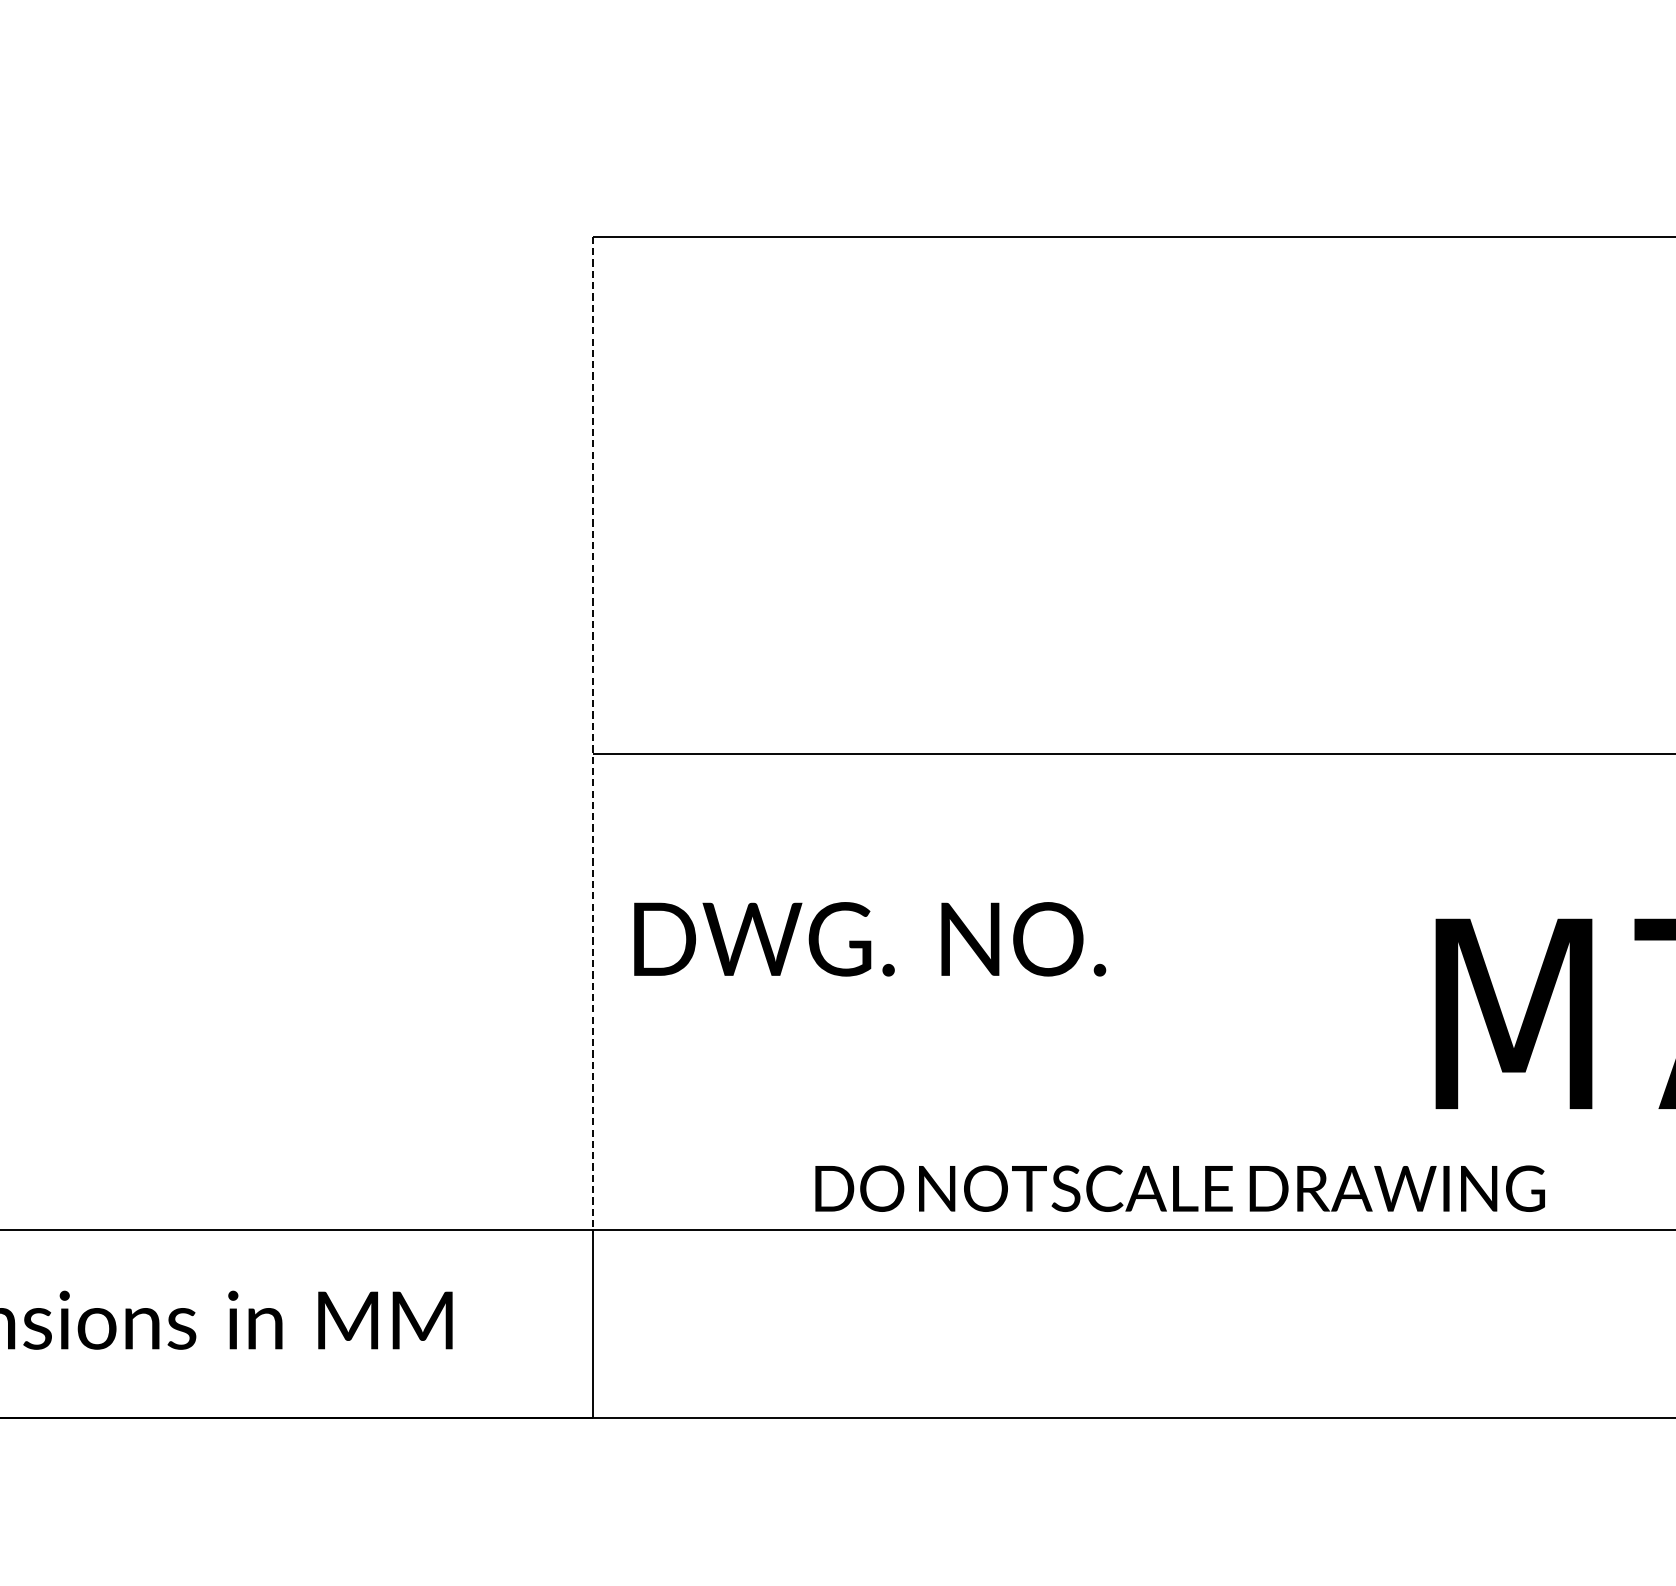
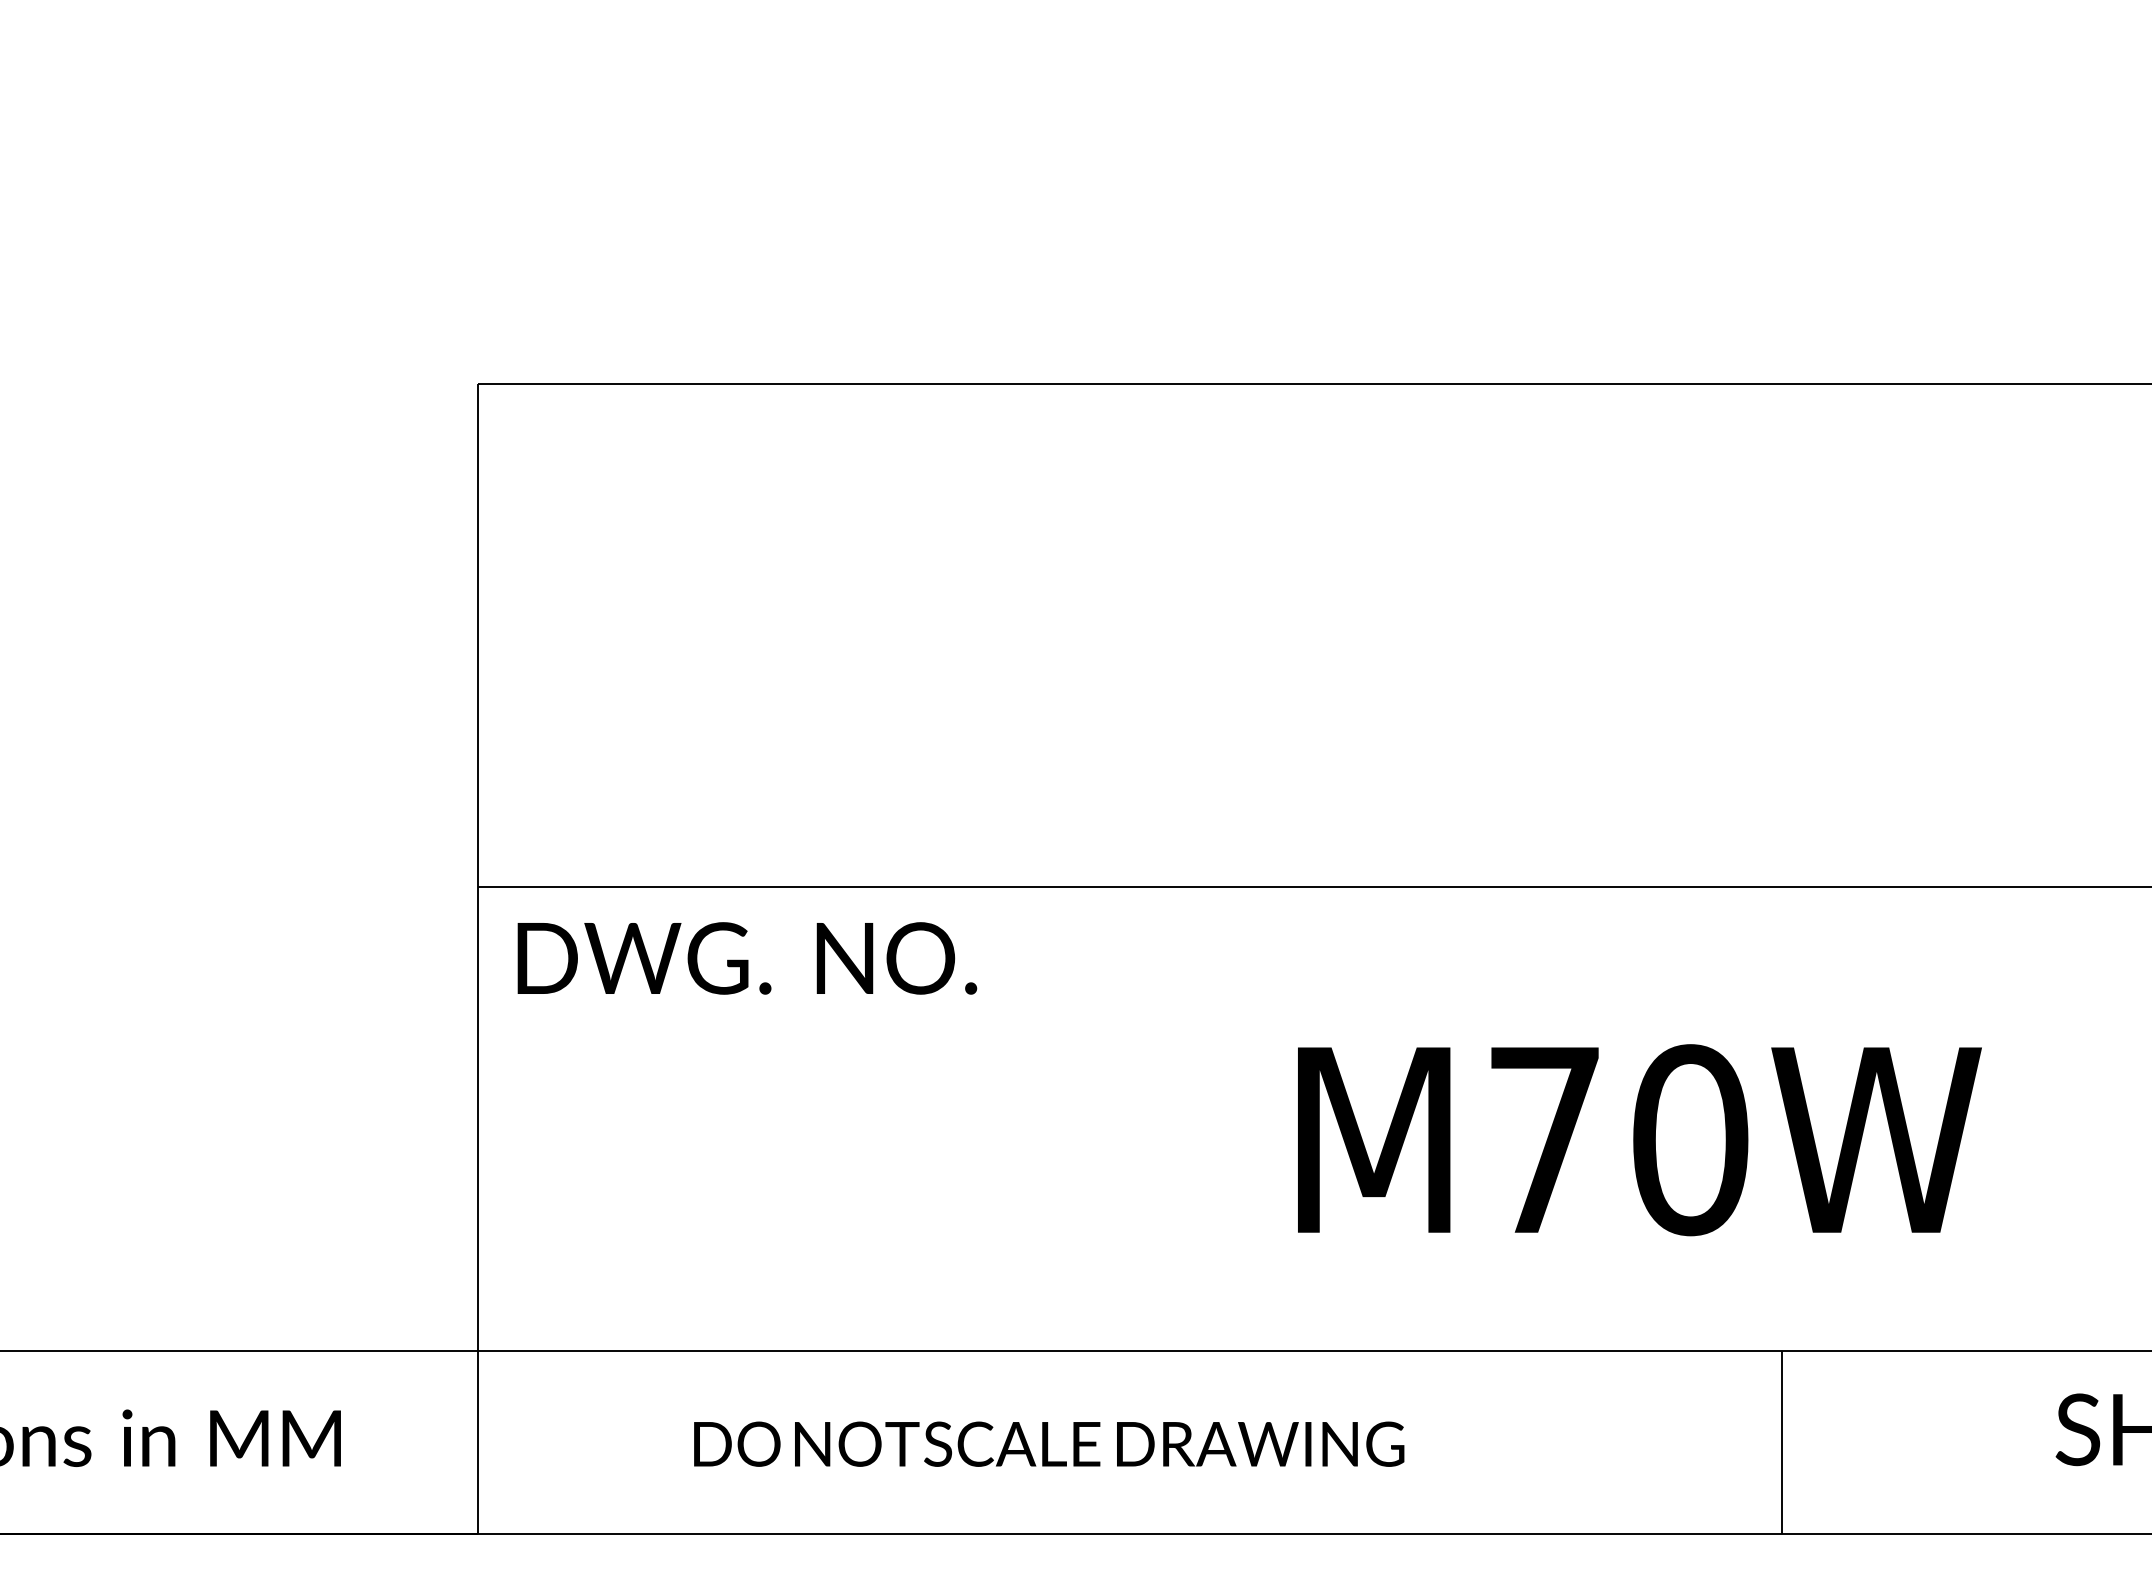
line: (592, 733) -> (477, 867), dashed -> solid
text: (870, 939) -> (747, 958), moved
text: (1180, 1187) -> (1049, 1443), moved

